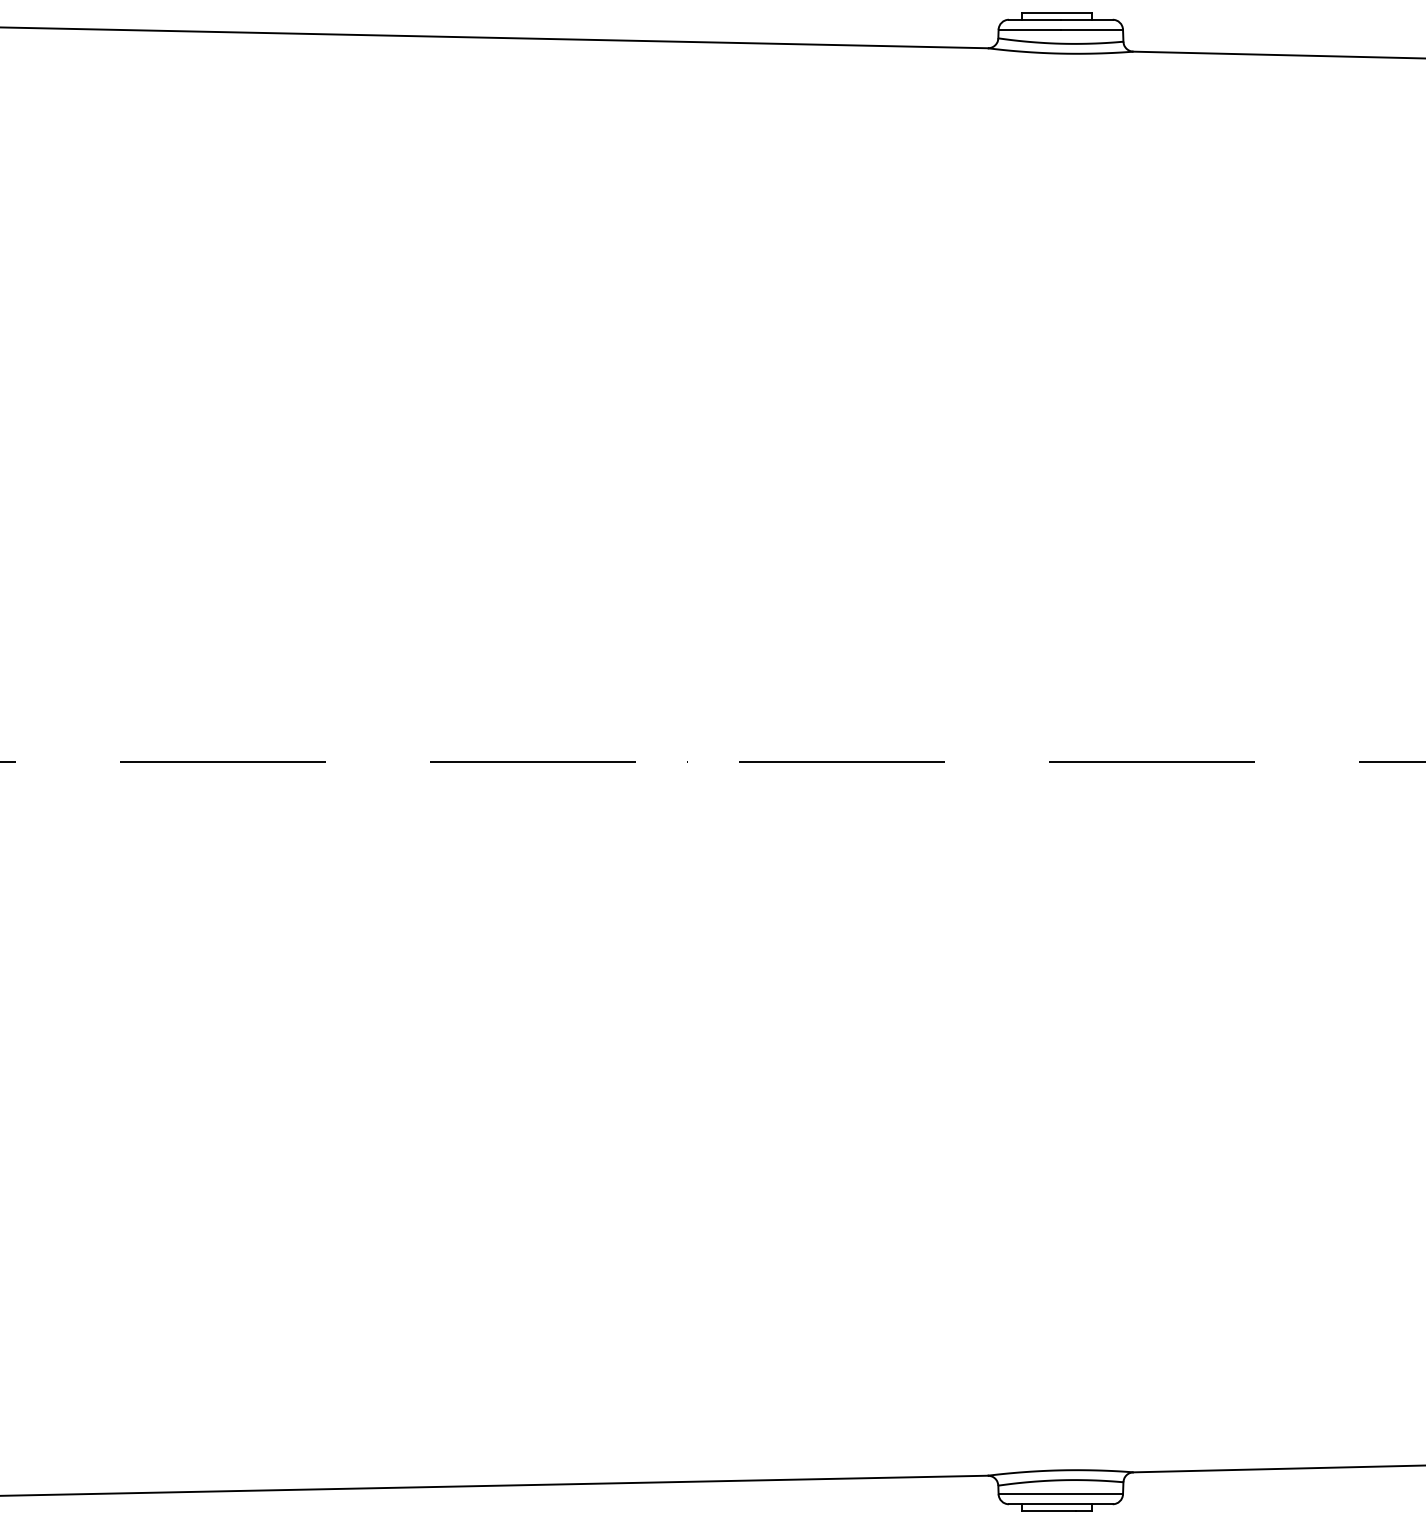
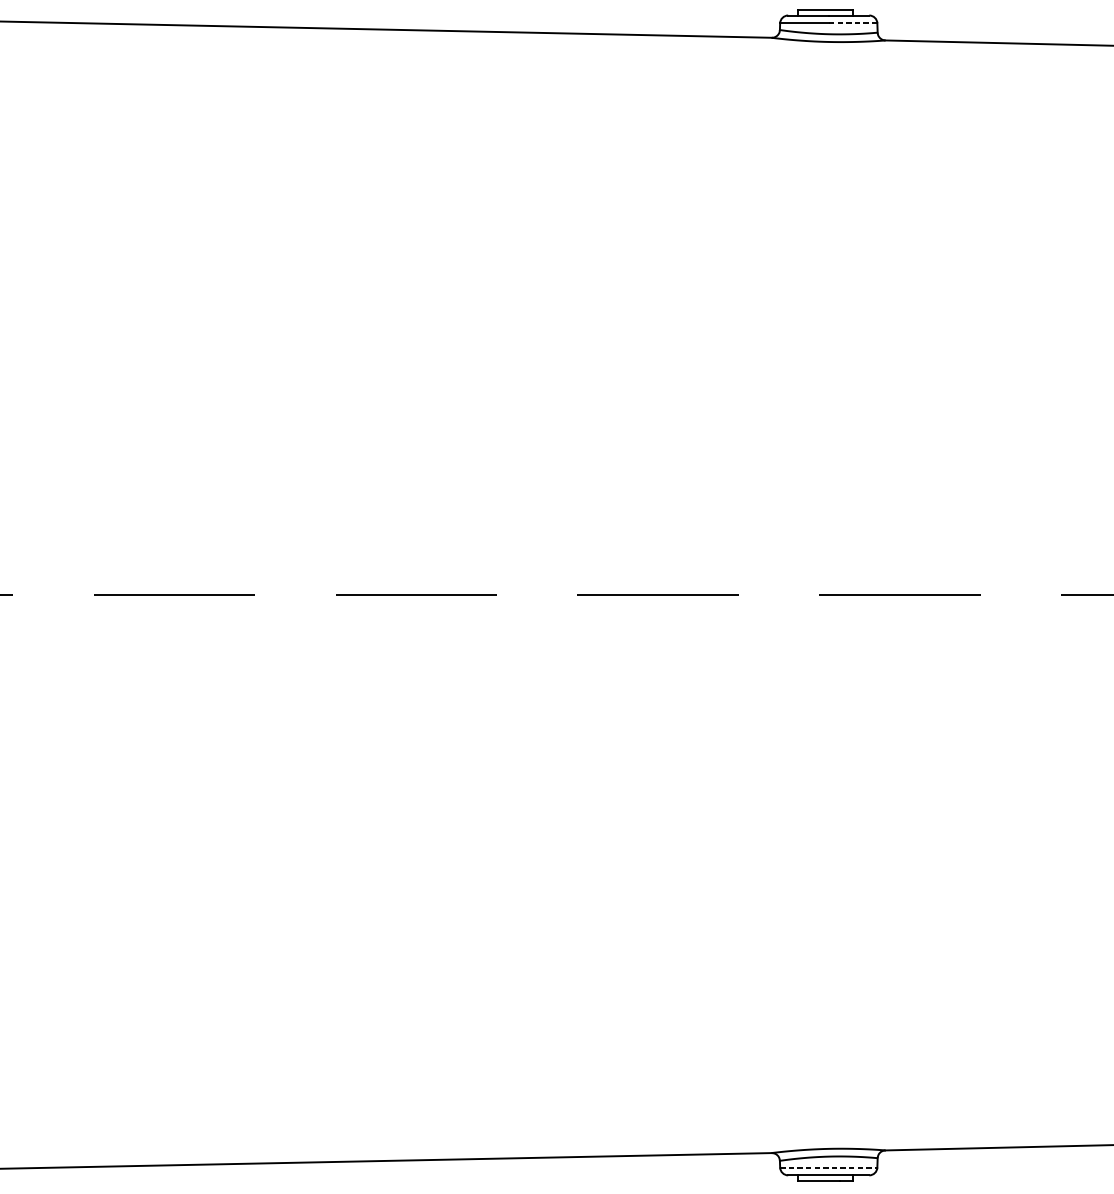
line: (1091, 29) -> (852, 23), solid -> dashed
line: (1061, 1494) -> (829, 1167), solid -> dashed

